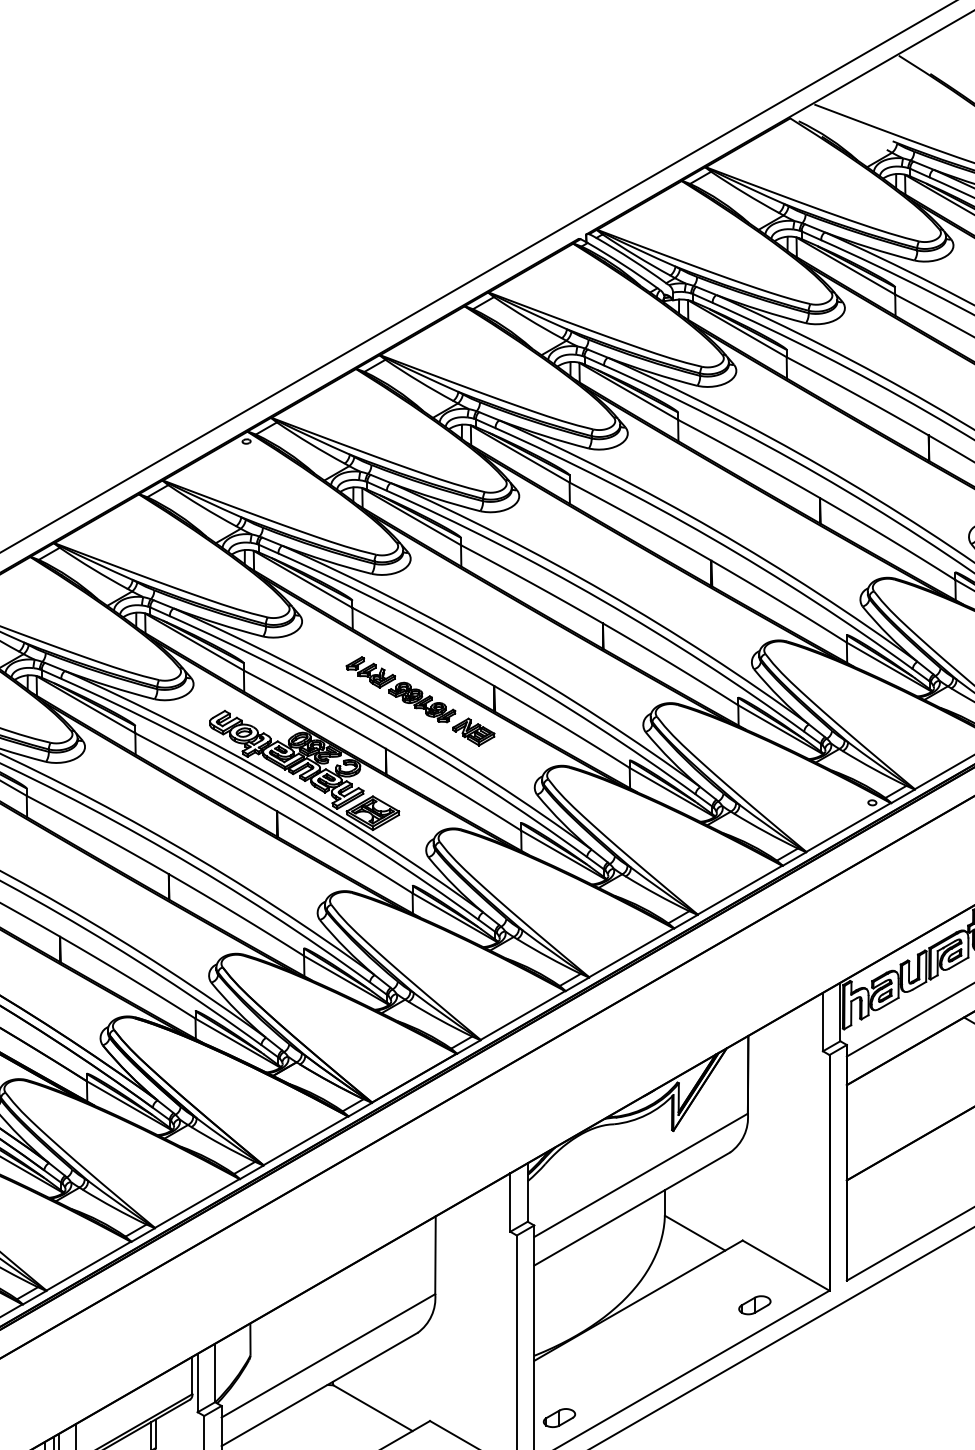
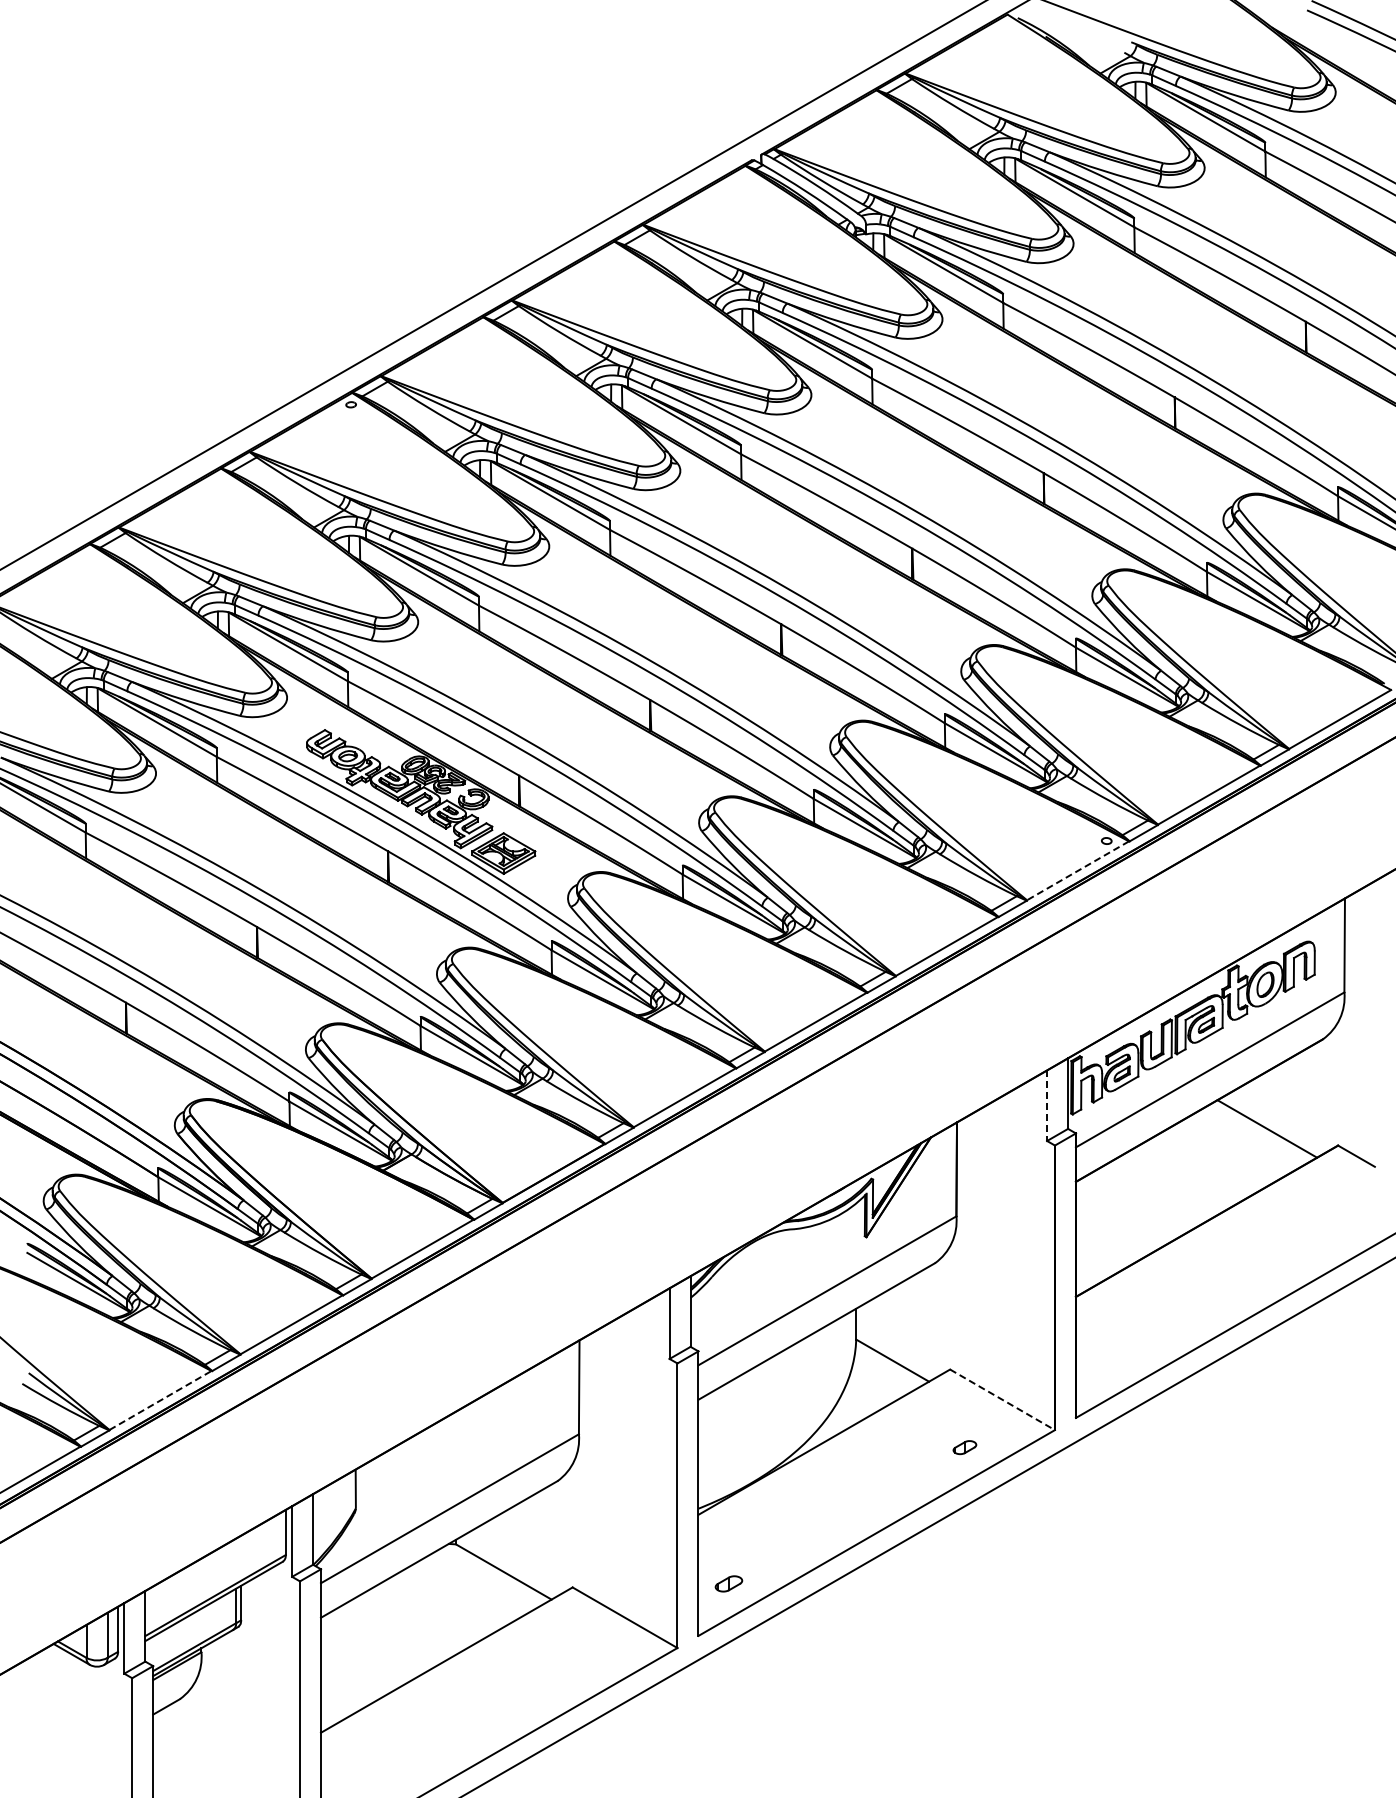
part: (420, 701) -> (561, 718), removed
line: (848, 827) -> (1078, 870), solid -> dashed
line: (823, 1022) -> (1047, 1106), solid -> dashed
line: (786, 1265) -> (1002, 1399), solid -> dashed
line: (88, 1266) -> (160, 1400), solid -> dashed
part: (754, 1305) -> (964, 1447), size x0.6
part: (559, 1417) -> (728, 1583), size x0.7

